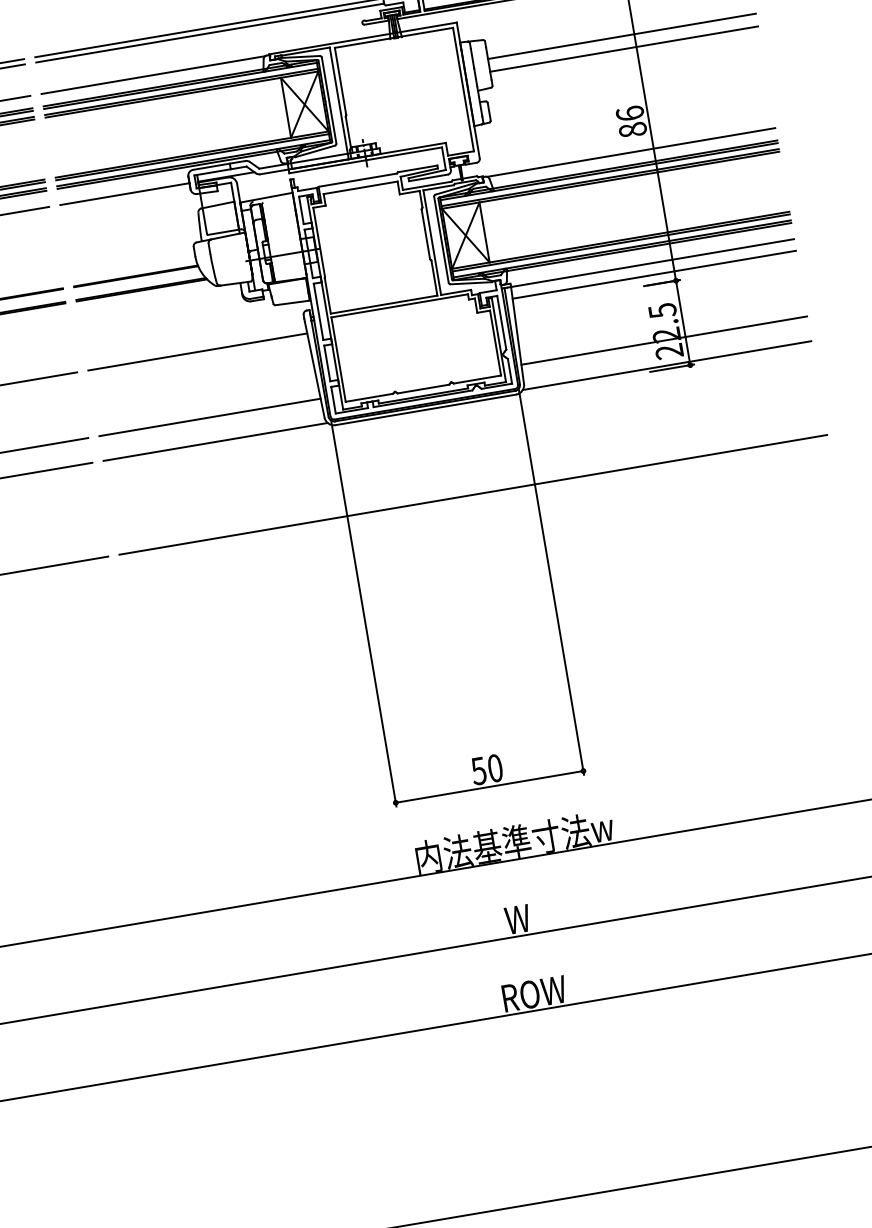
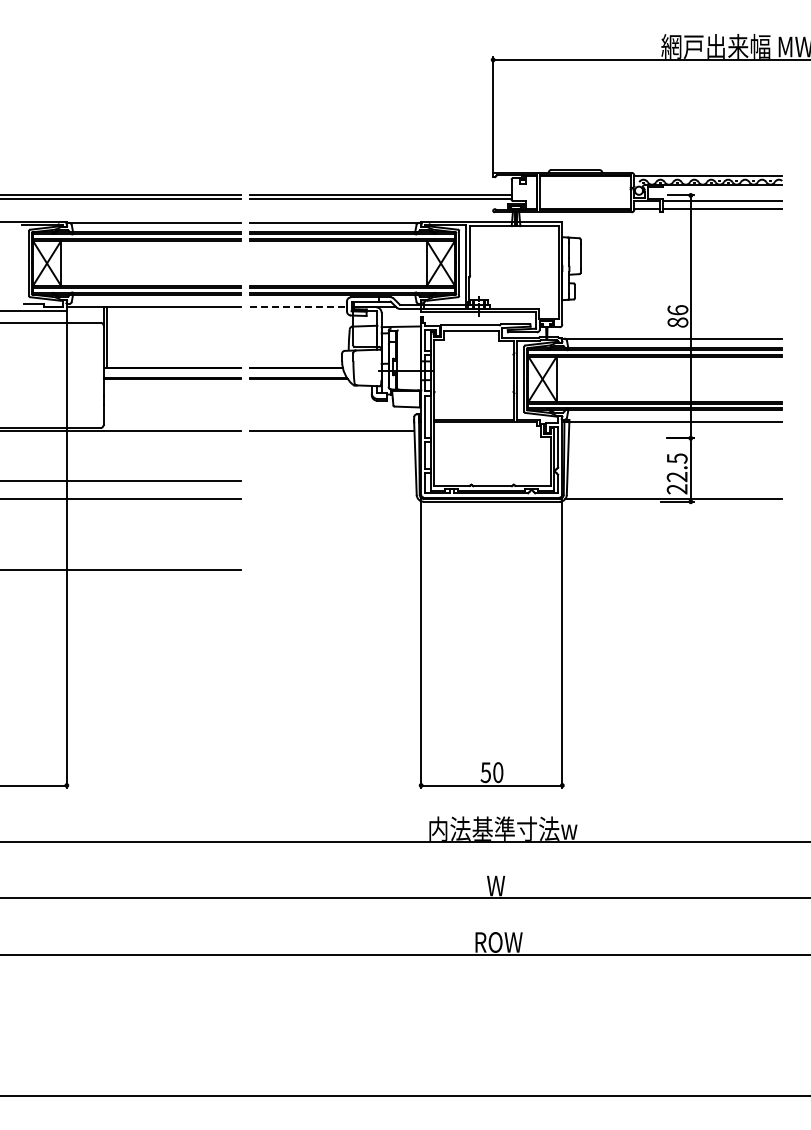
line: (621, 36) -> (681, 252), removed
line: (624, 49) -> (681, 262), removed
line: (125, 193) -> (298, 306), solid -> dashed
line: (654, 275) -> (675, 431), removed
line: (663, 340) -> (674, 480), removed
line: (209, 417) -> (332, 480), removed
line: (215, 442) -> (333, 499), removed
line: (472, 494) -> (515, 569), removed

